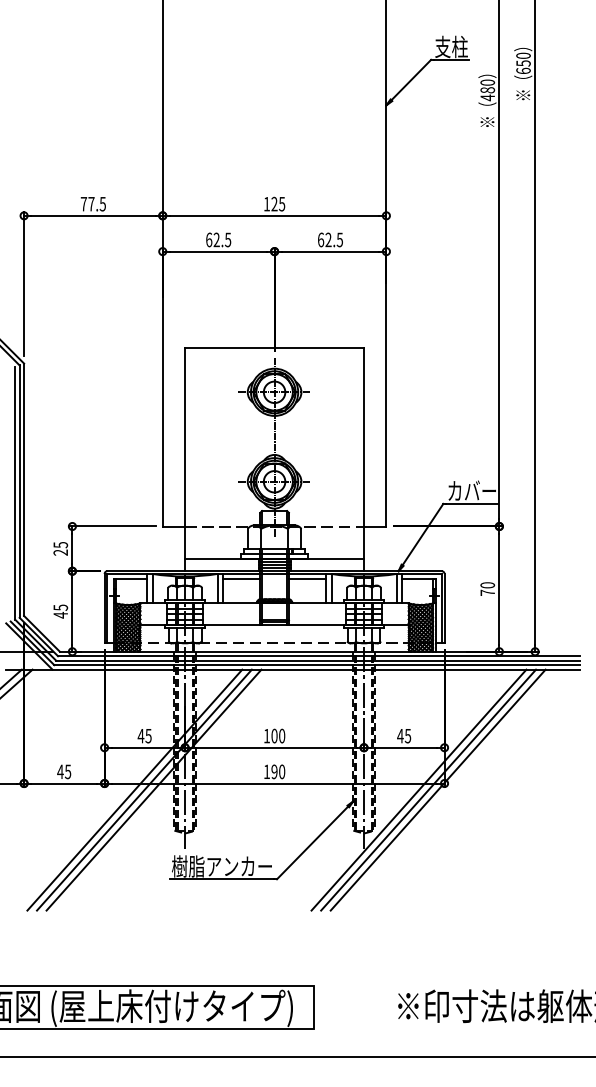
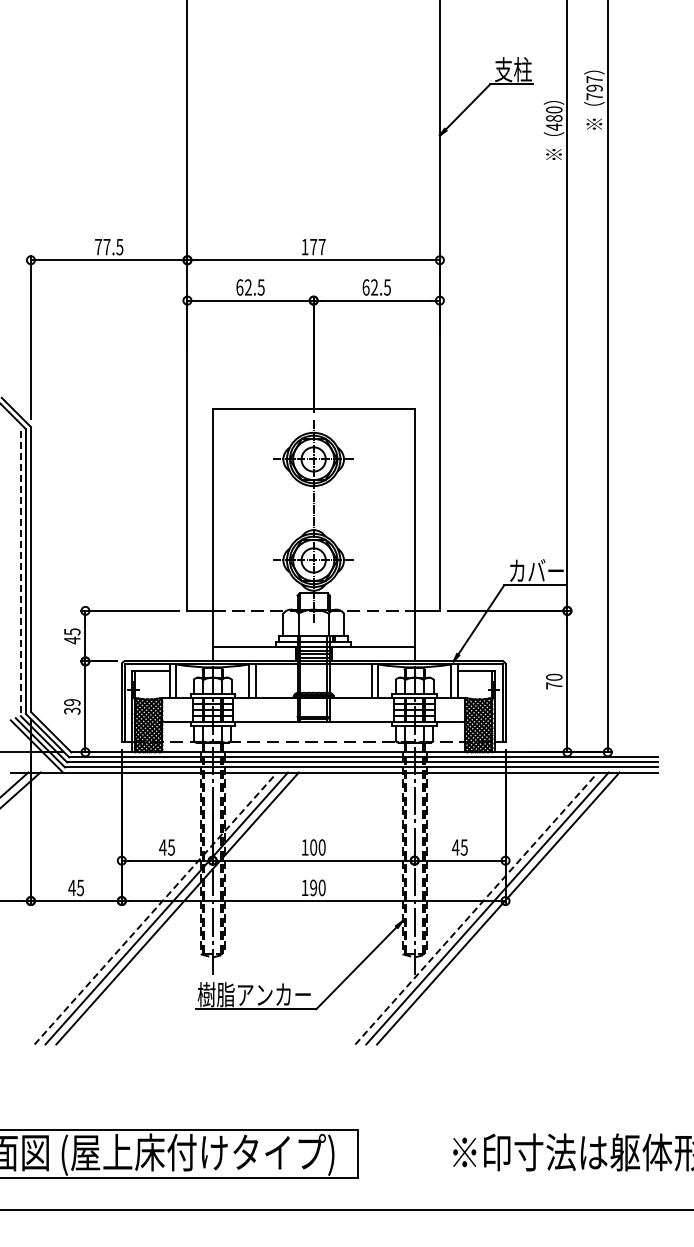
text: (523, 63) -> (594, 88), 650 -> 797
text: (277, 203) -> (317, 246), 125 -> 177
line: (14, 494) -> (20, 574), solid -> dashed
text: (60, 552) -> (72, 640), 25 -> 45
line: (241, 579) -> (276, 670), removed
line: (307, 579) -> (350, 670), removed
text: (60, 612) -> (72, 707), 45 -> 39
line: (135, 790) -> (156, 908), solid -> dashed
line: (419, 790) -> (477, 908), solid -> dashed

